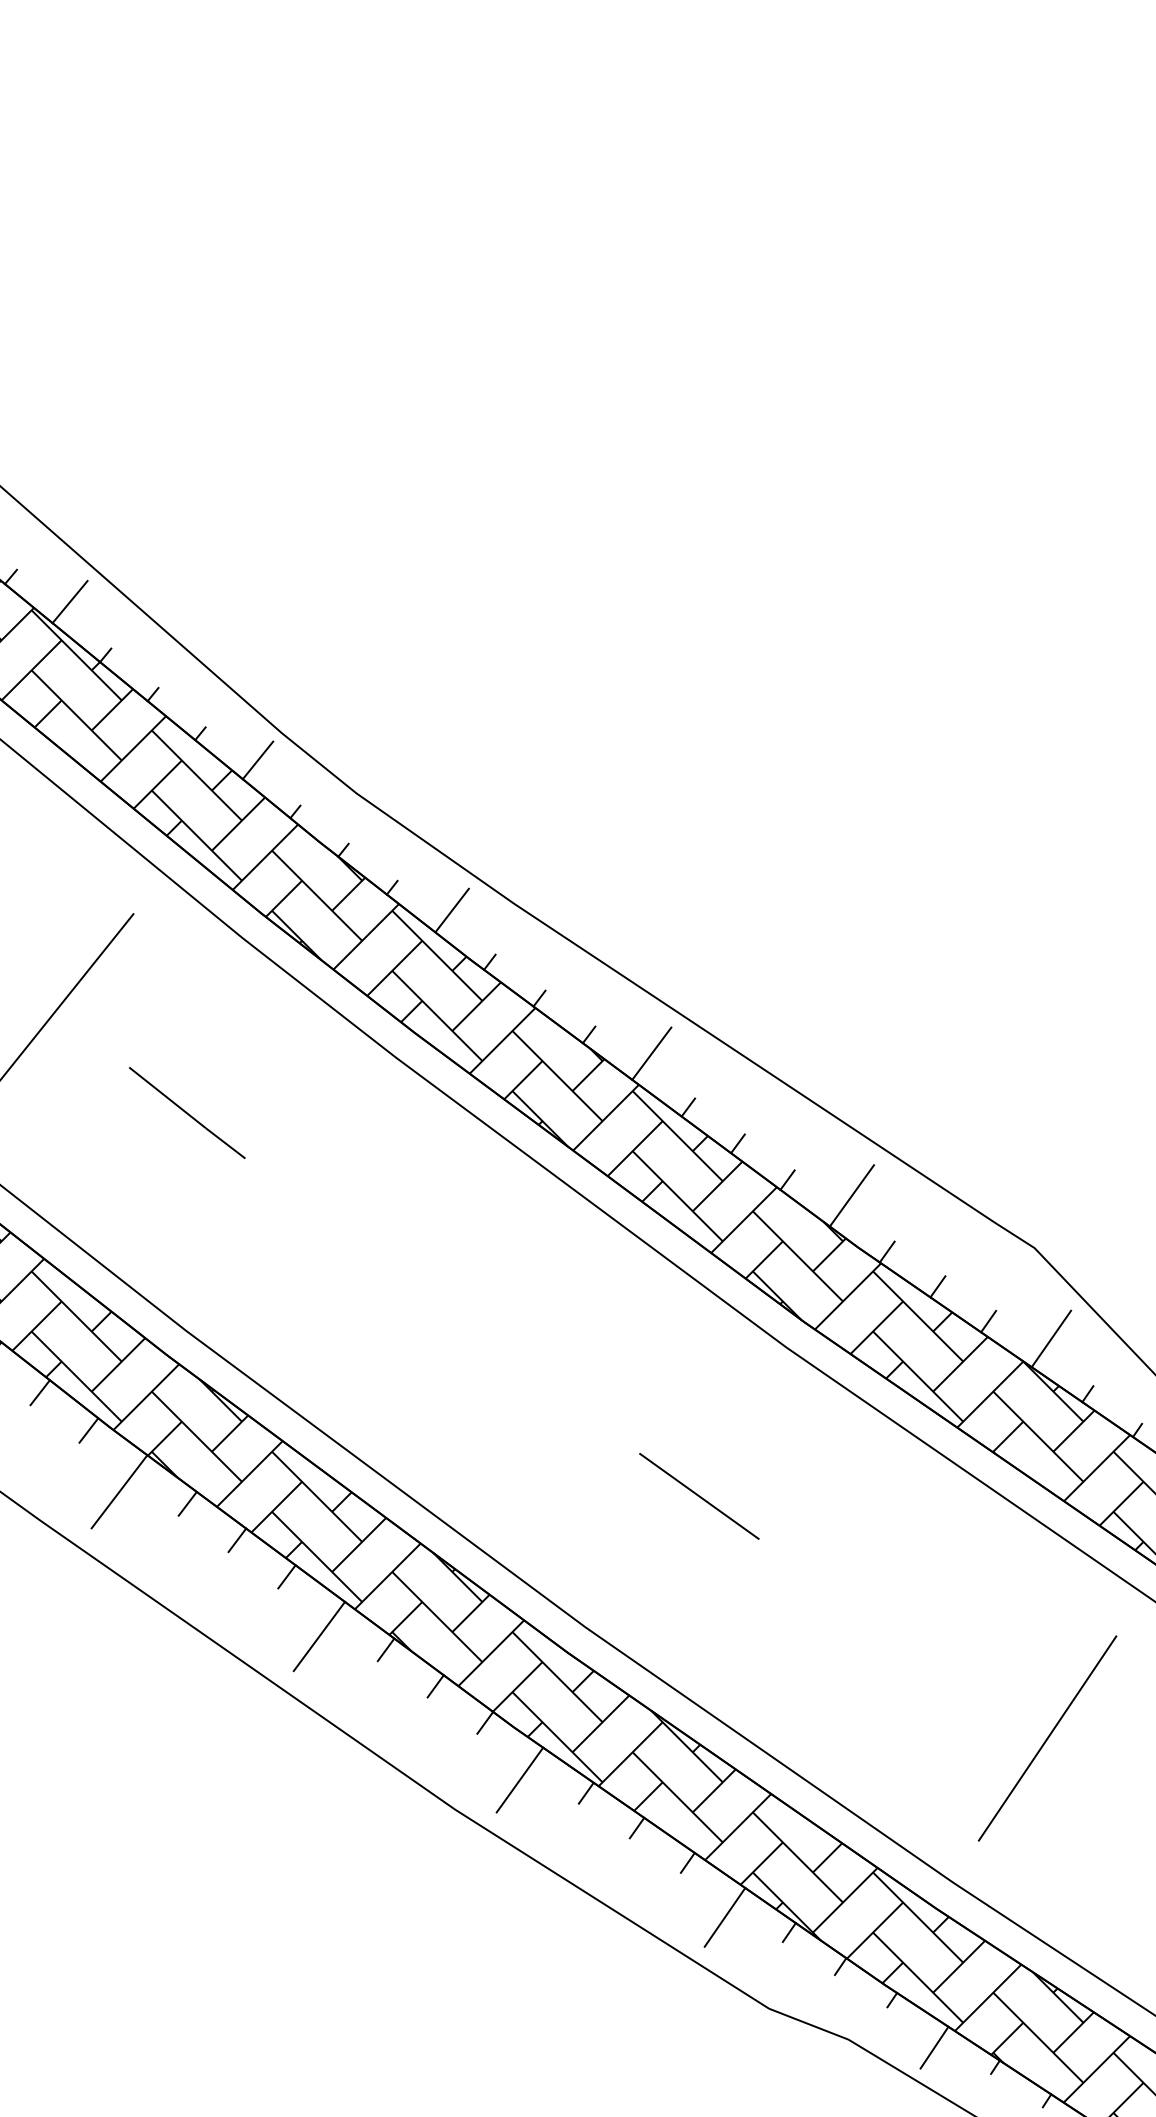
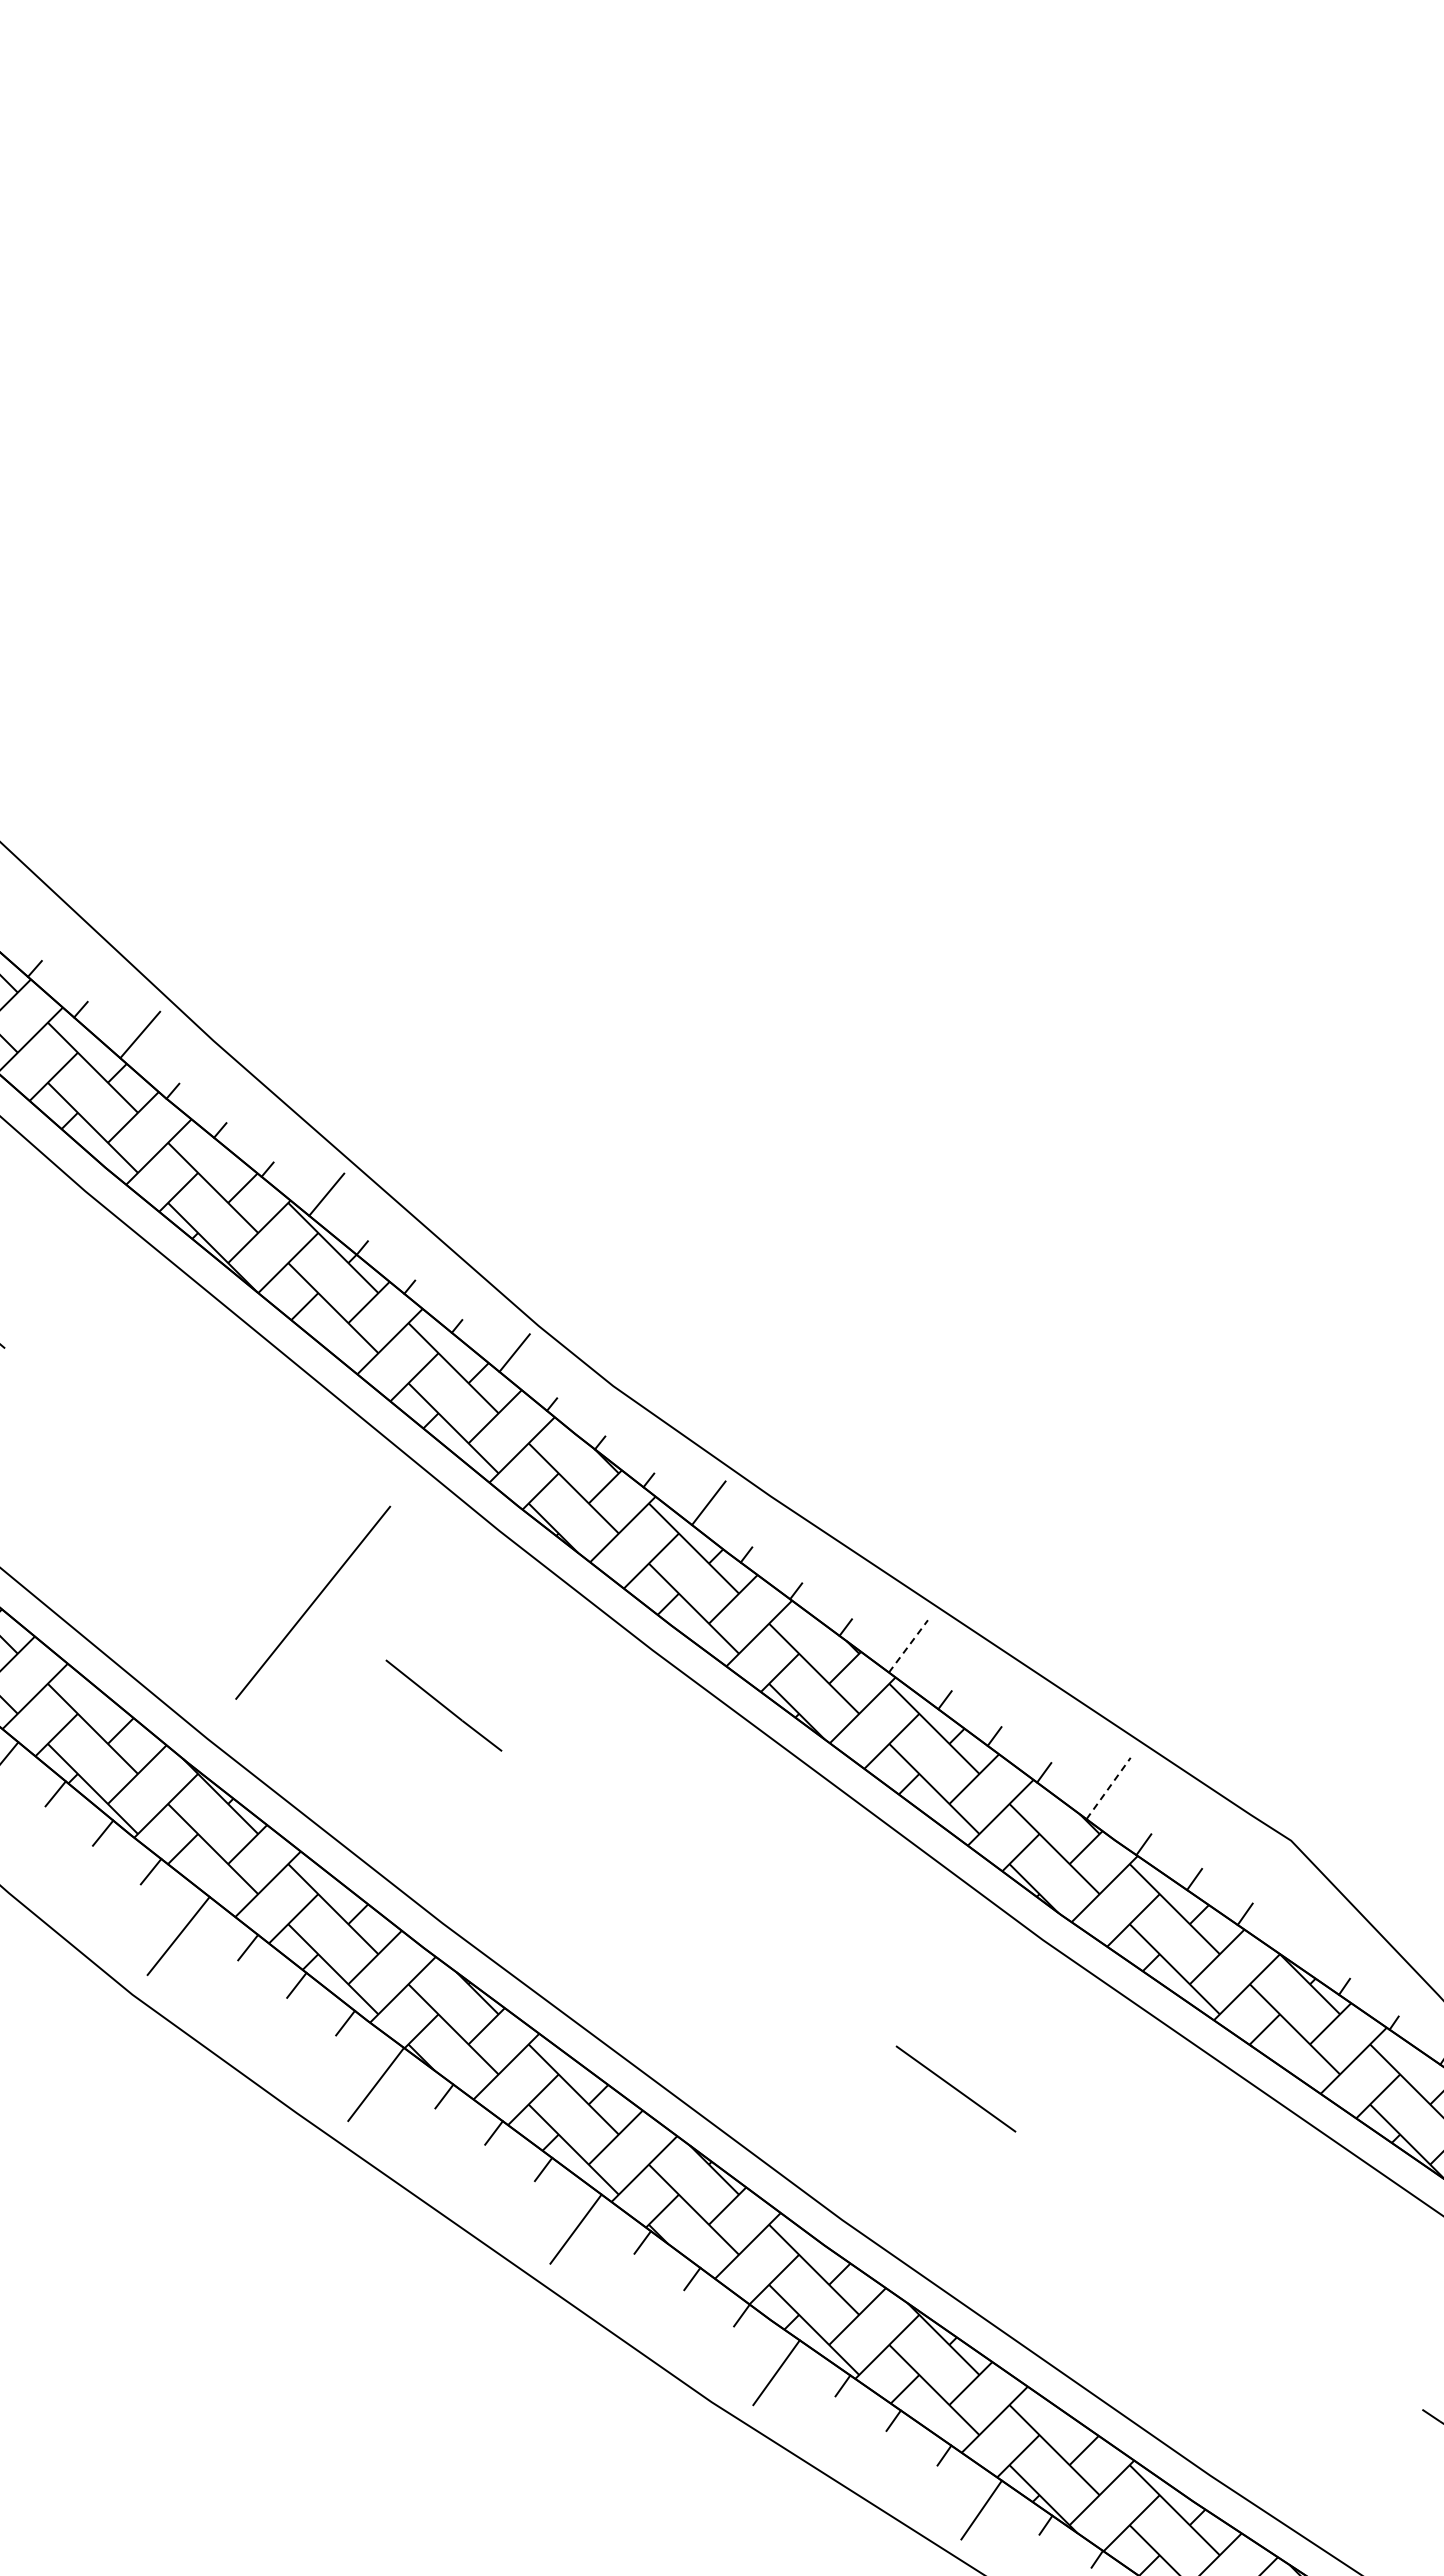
line: (651, 1053) -> (908, 1646), solid -> dashed
line: (851, 1195) -> (1108, 1788), solid -> dashed
line: (1050, 1338) -> (1307, 1931), removed
line: (1046, 1738) -> (1303, 2331), removed

